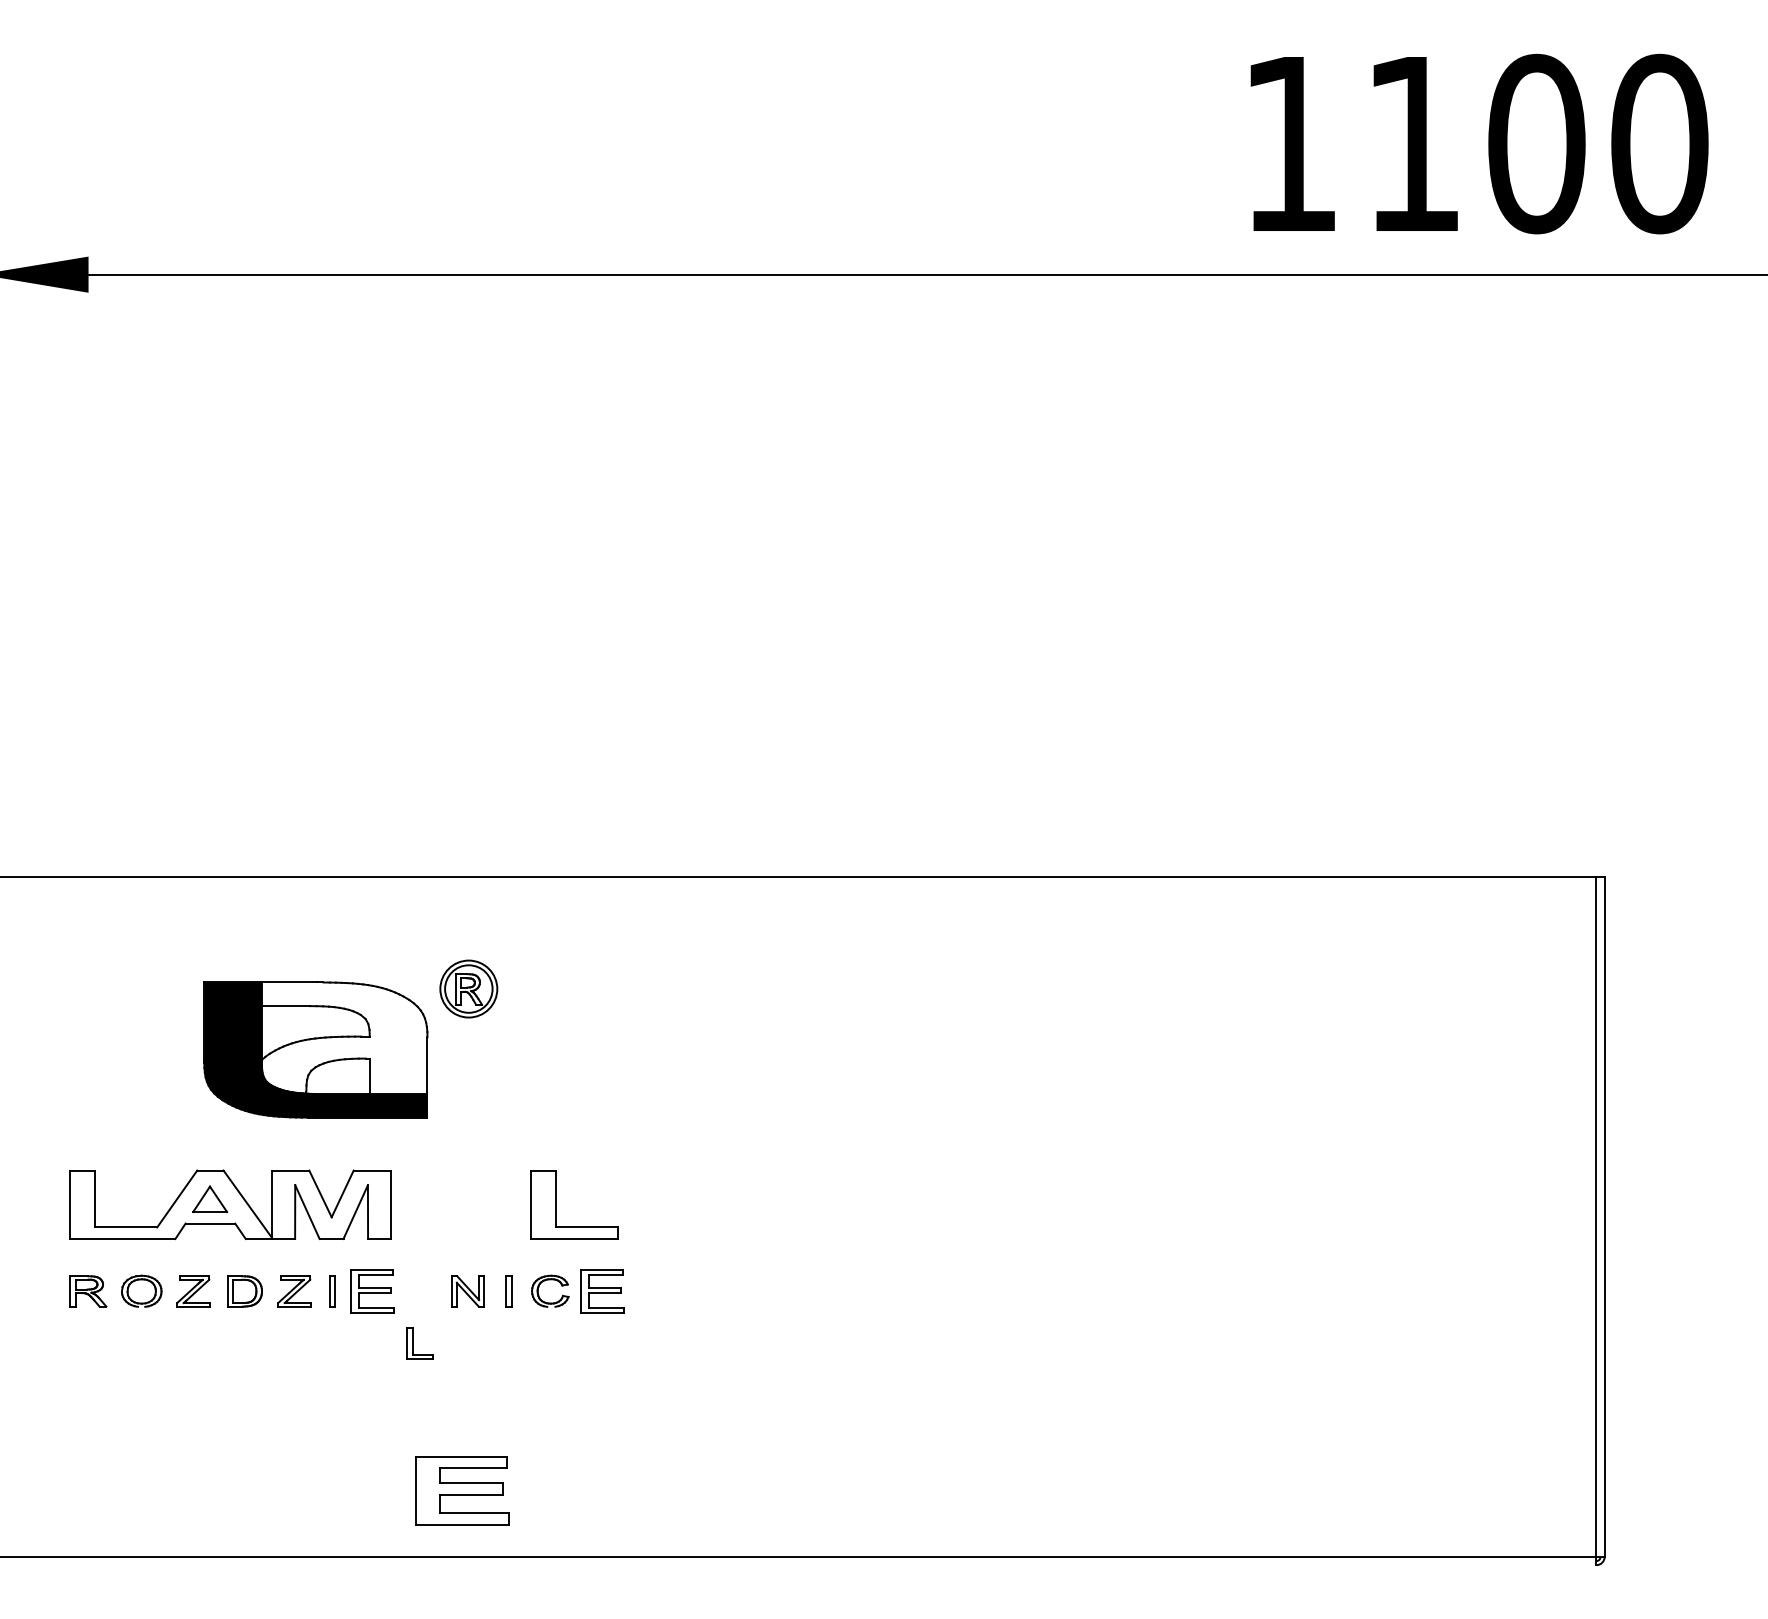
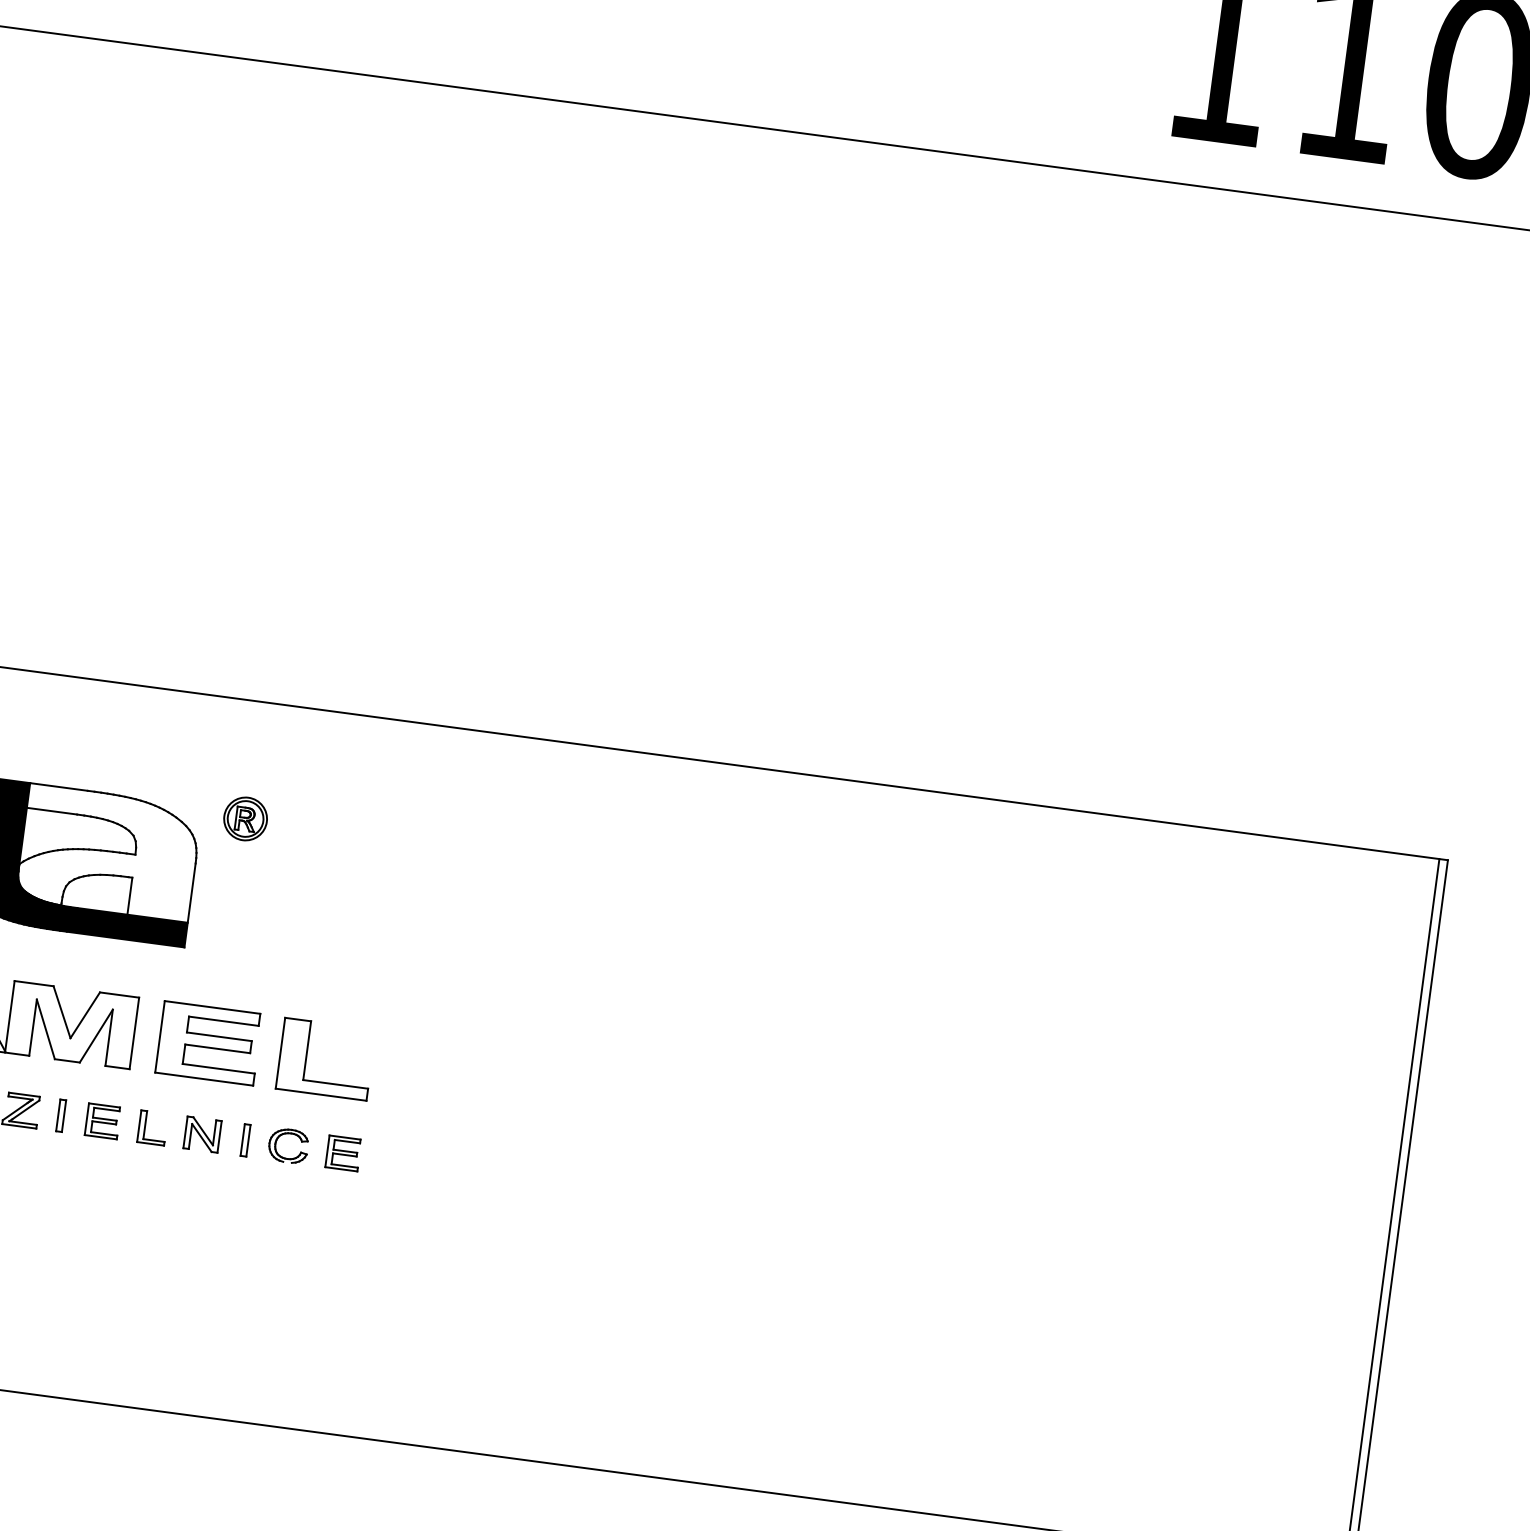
part: (468, 989) -> (245, 819), size x0.71
part: (372, 1291) -> (102, 1121), size x0.71
part: (602, 1291) -> (343, 1153), size x0.71
part: (419, 1343) -> (151, 1127), moved
part: (462, 1490) -> (208, 1043), moved

